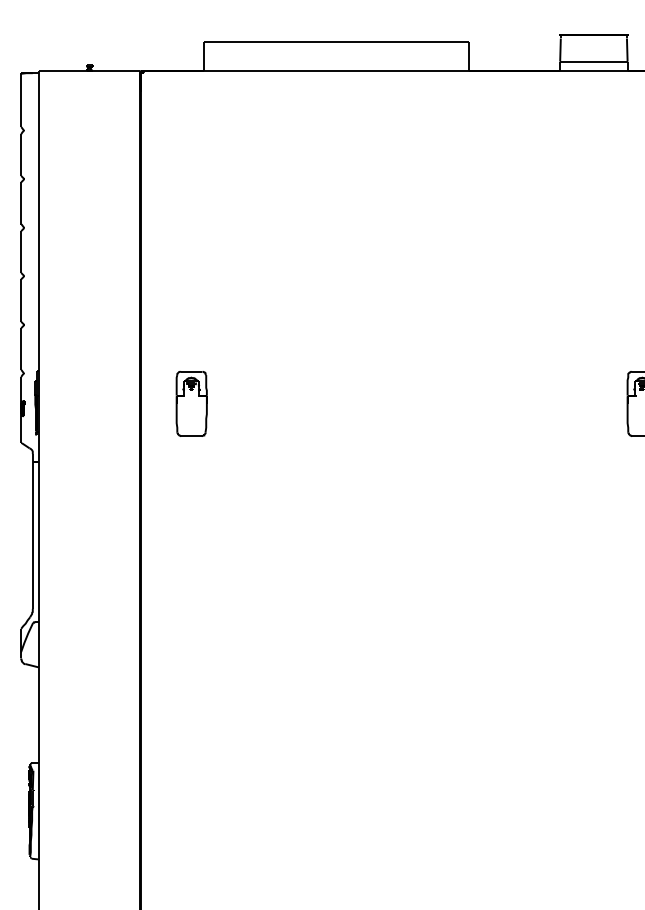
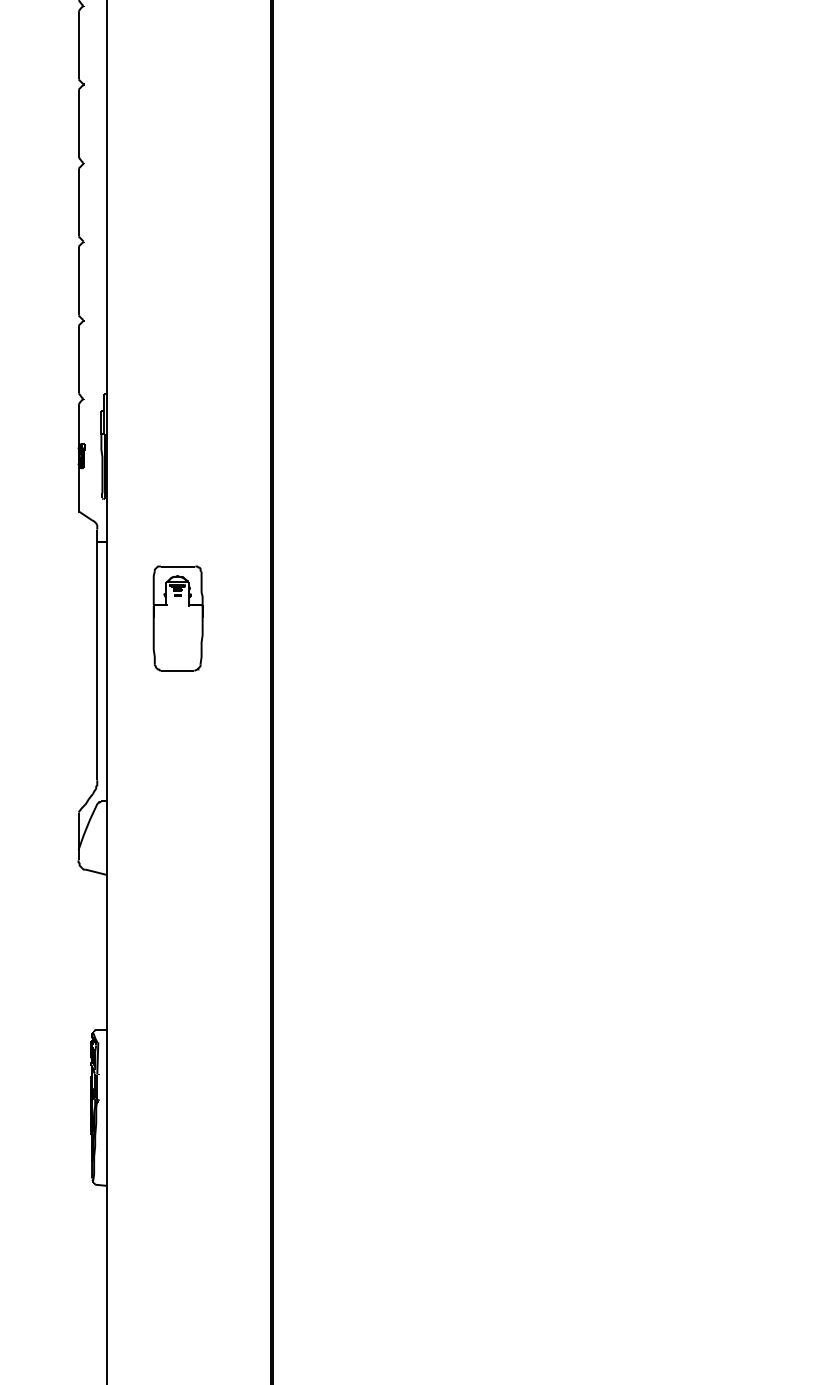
part: (191, 403) -> (177, 617), moved

